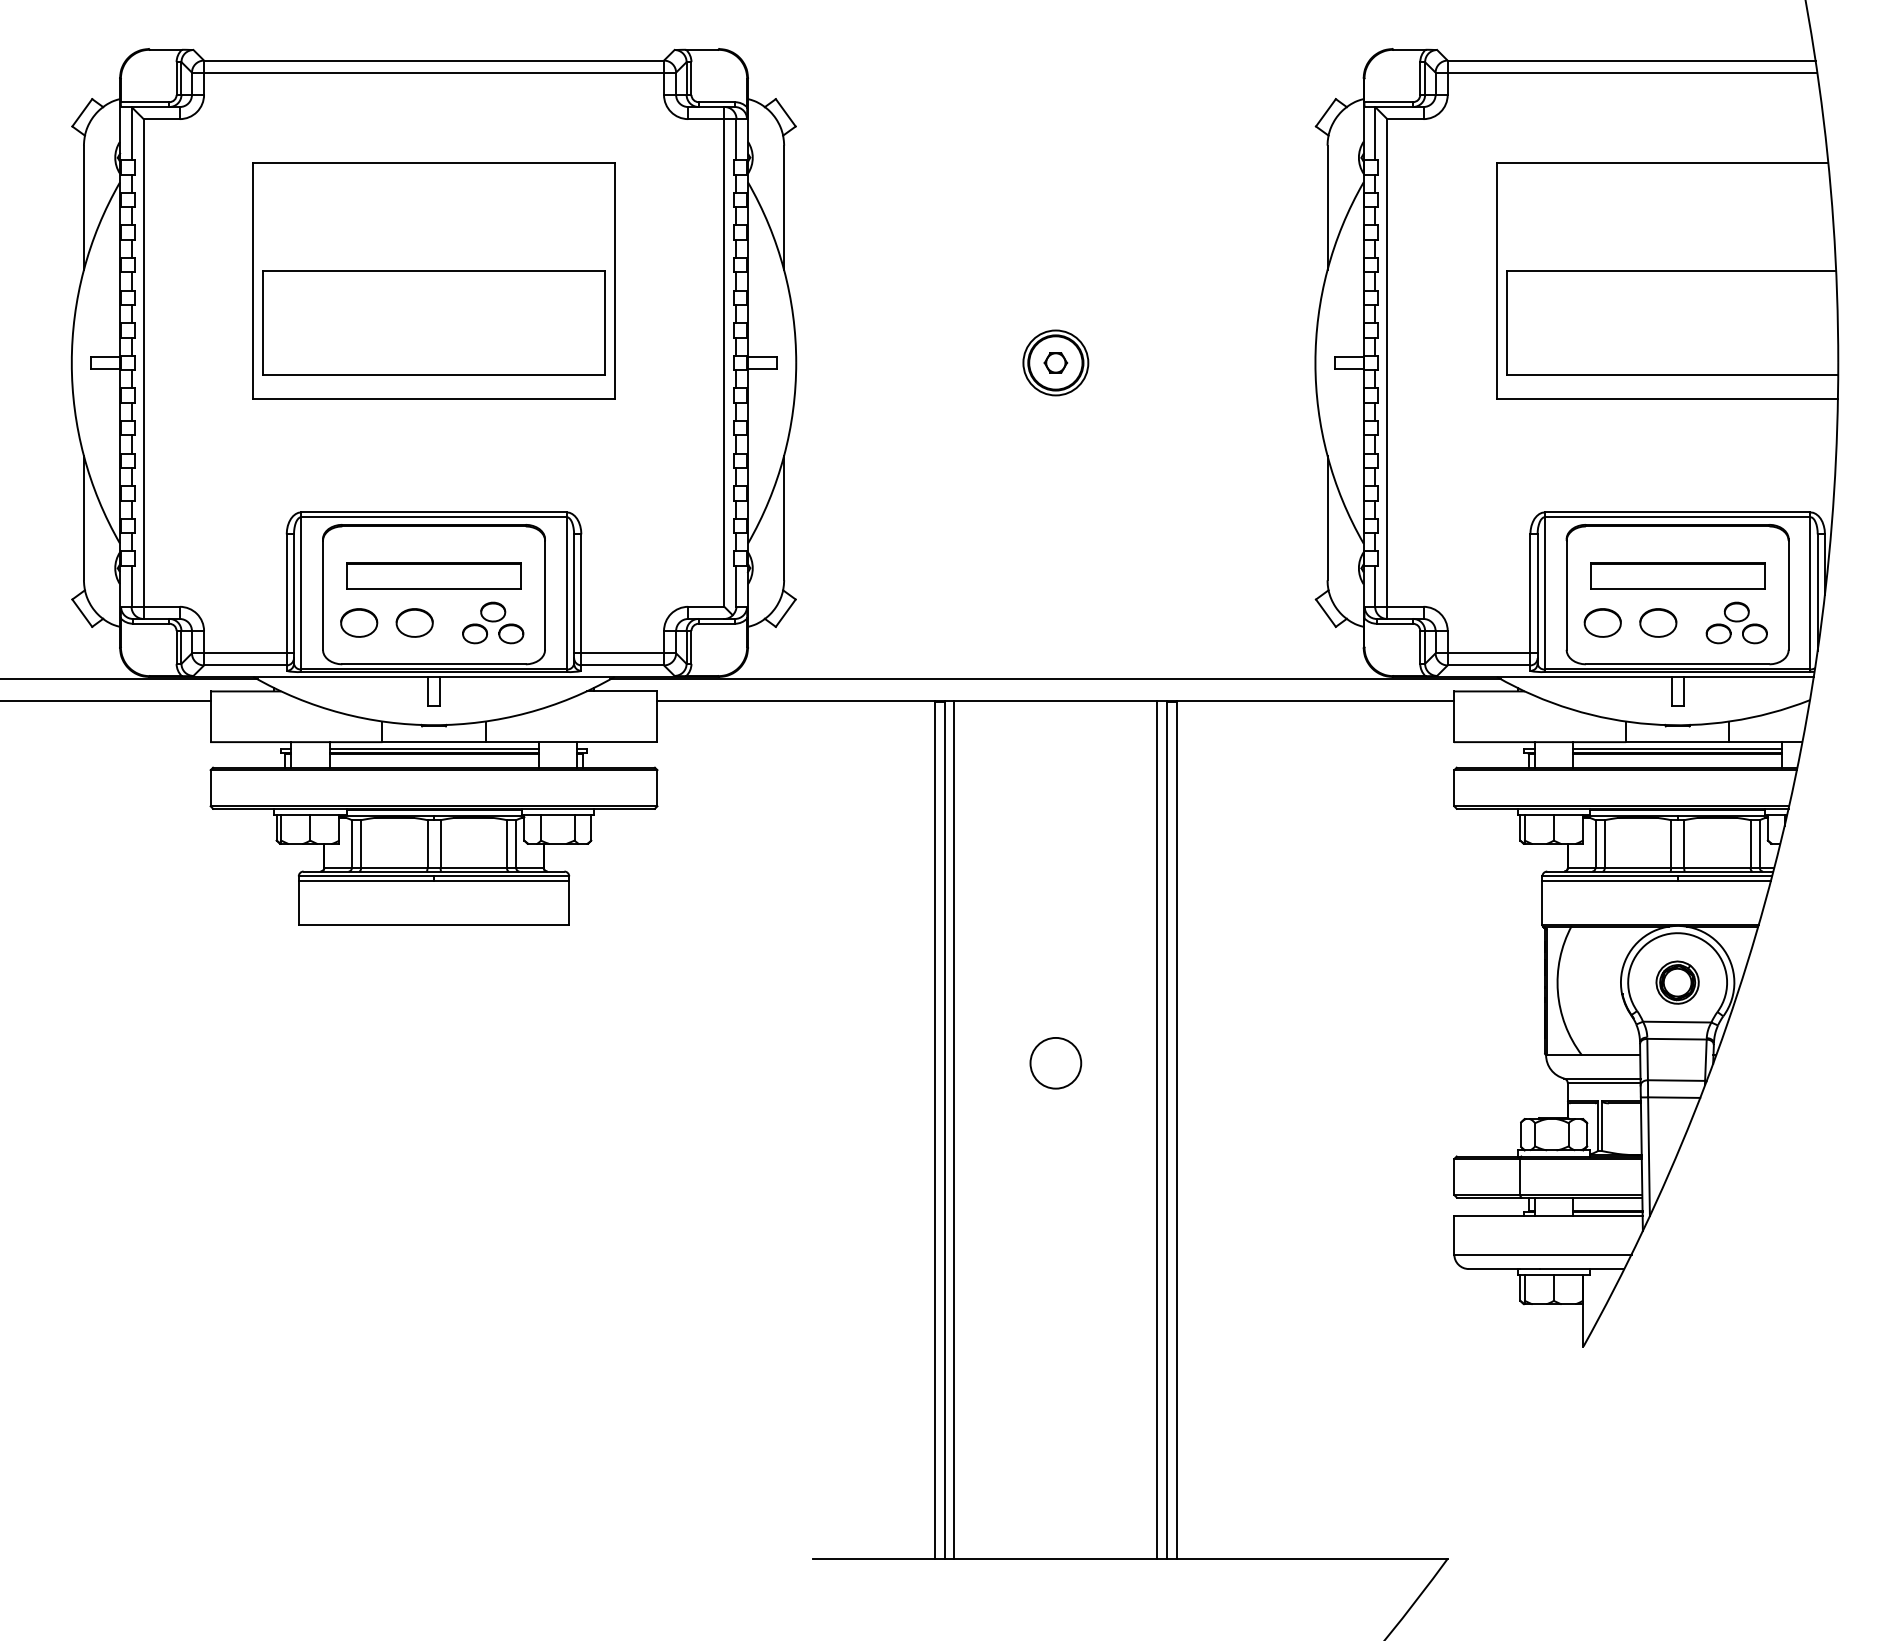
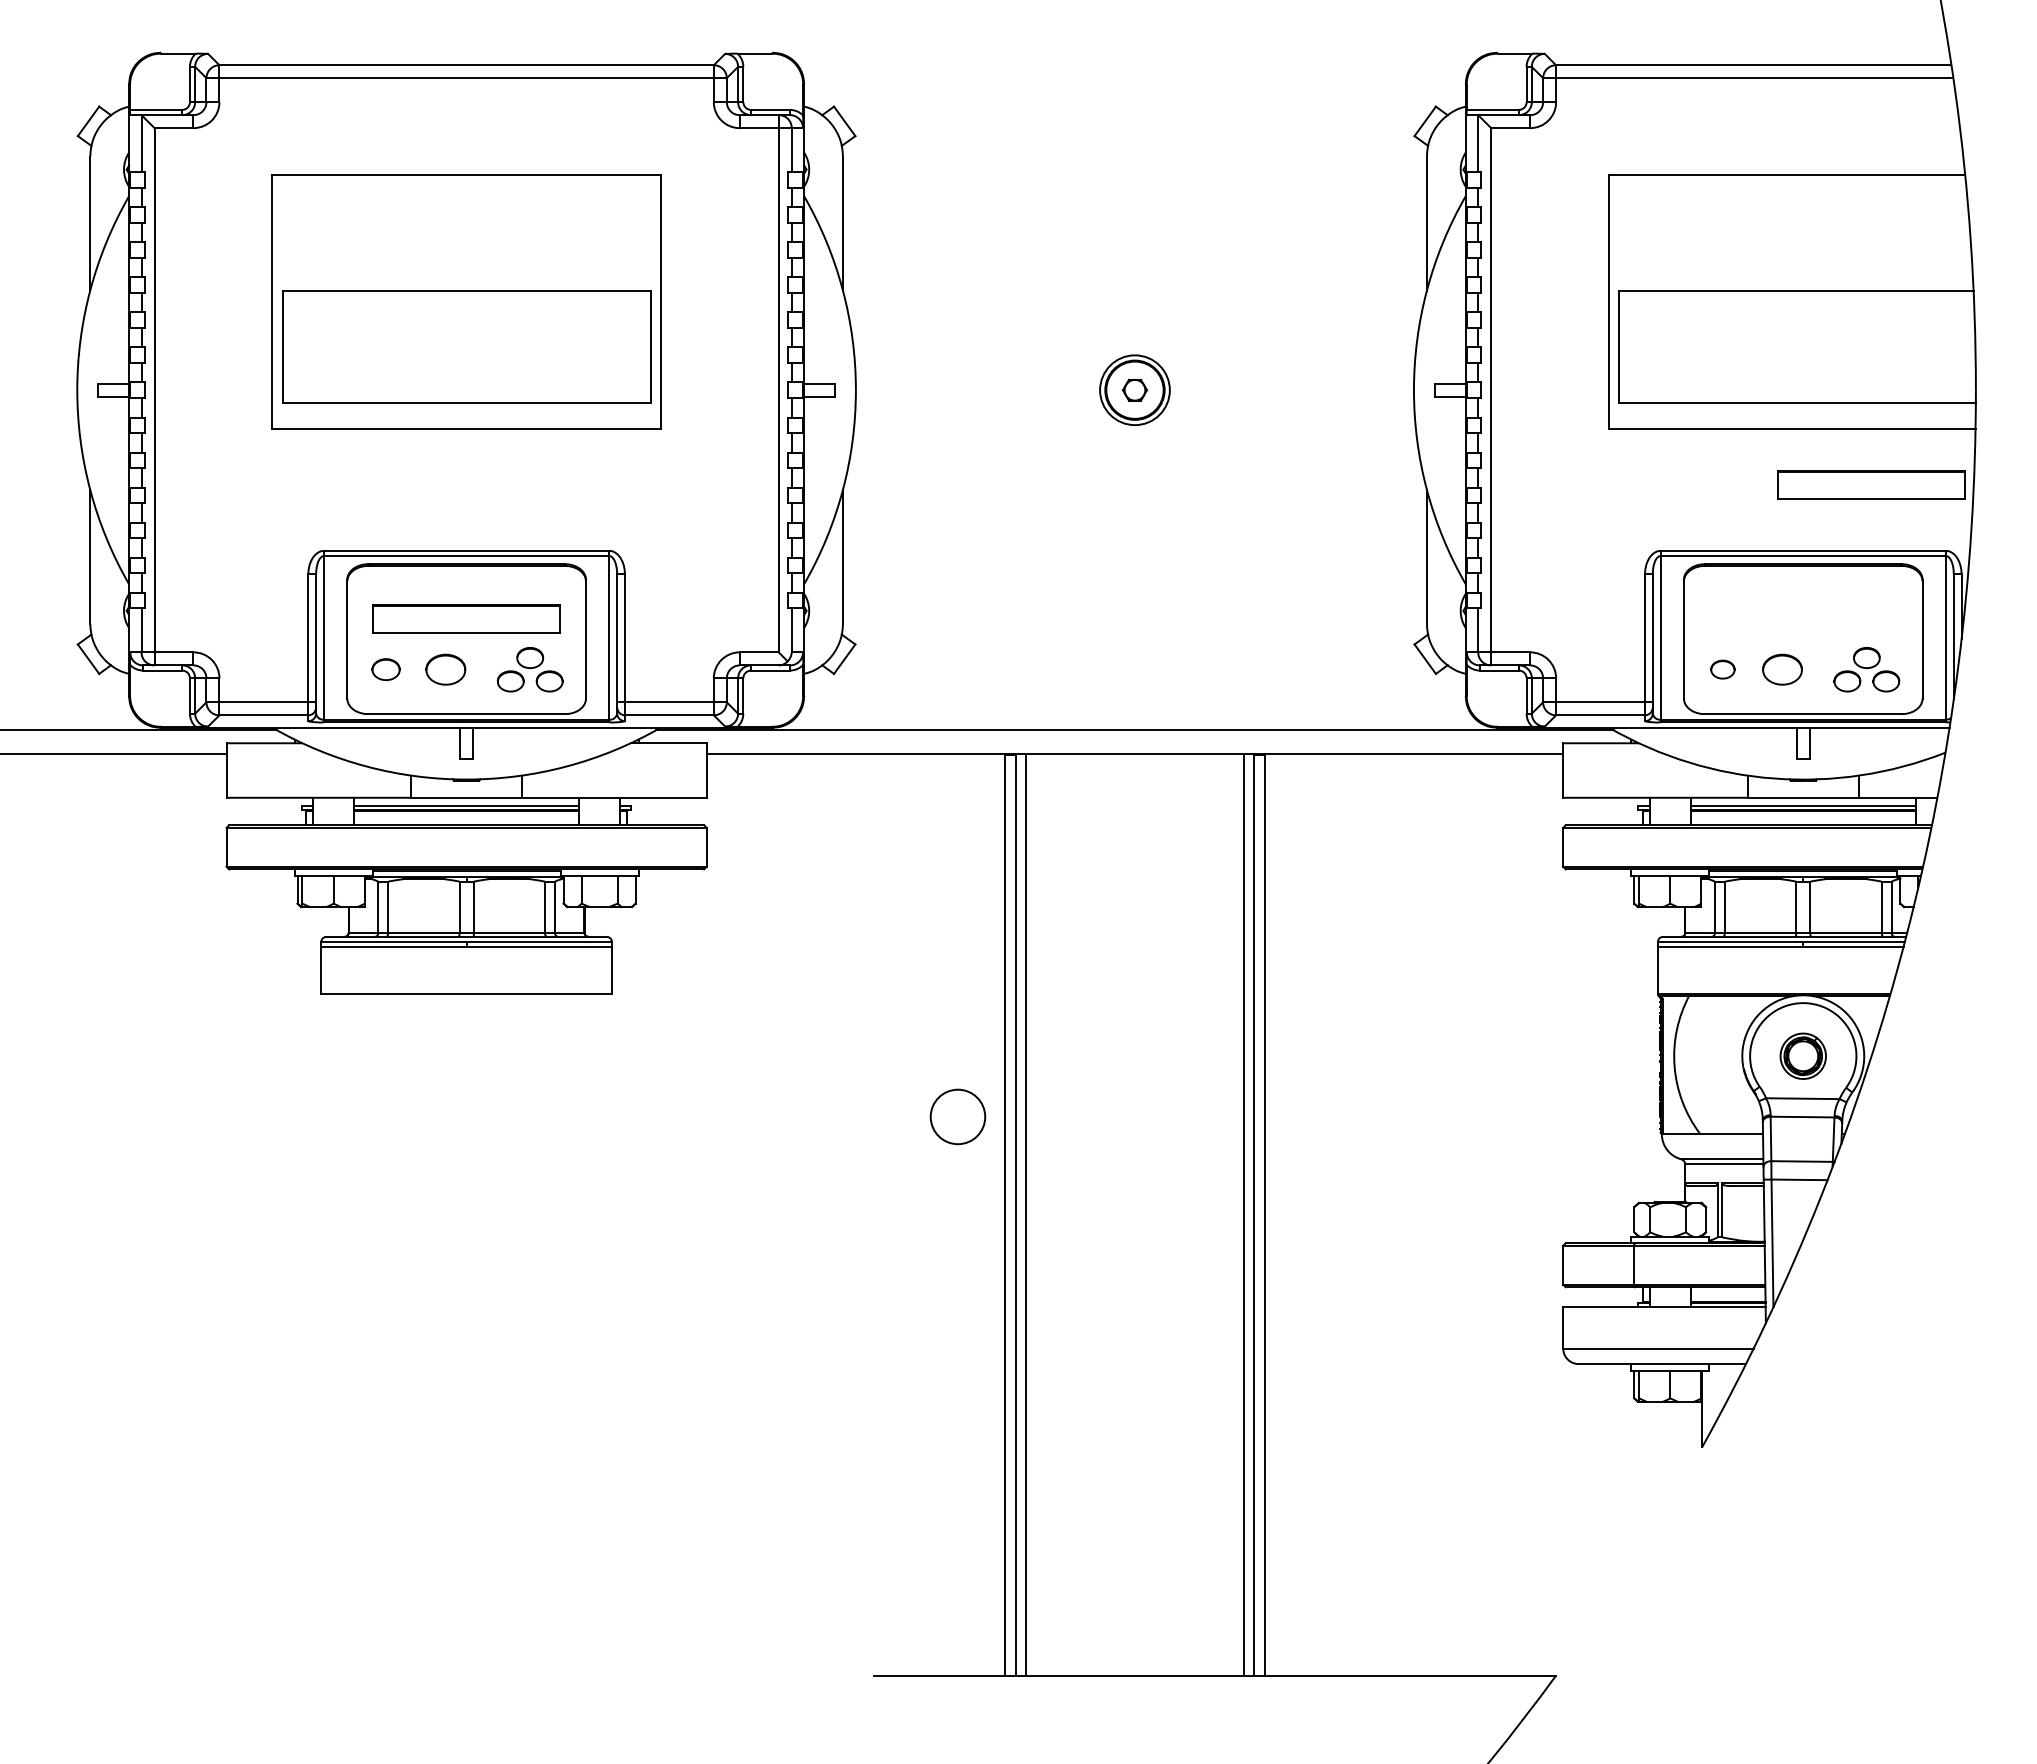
part: (1677, 575) -> (1871, 484), moved
part: (358, 622) -> (385, 669), size x0.7
part: (1602, 622) -> (1722, 669), size x0.6
circle: (1055, 1062) -> (957, 1116), moved

